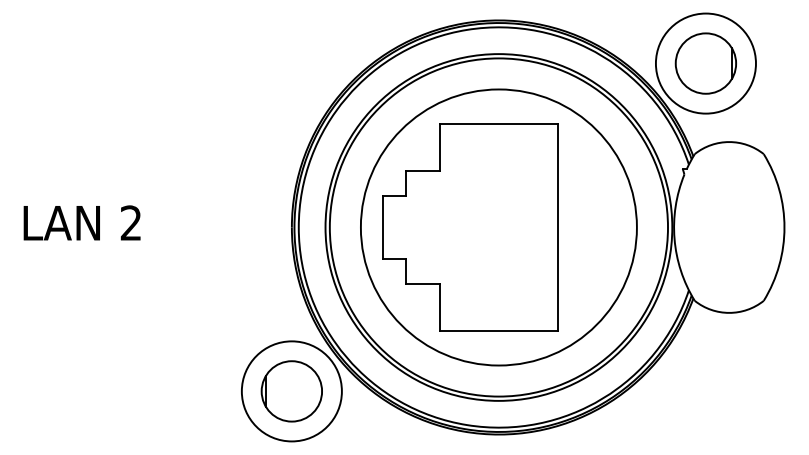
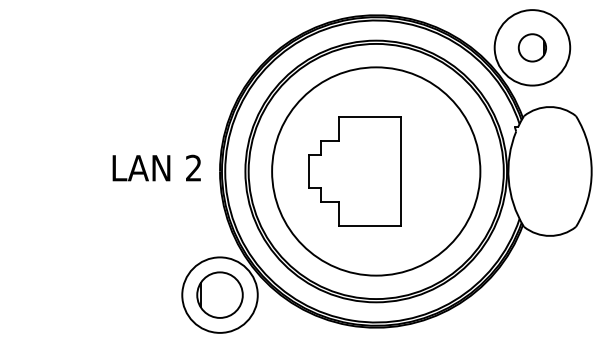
part: (706, 63) -> (532, 47), size x0.6
text: (81, 222) -> (156, 167), moved
part: (470, 227) -> (354, 171), size x0.7

